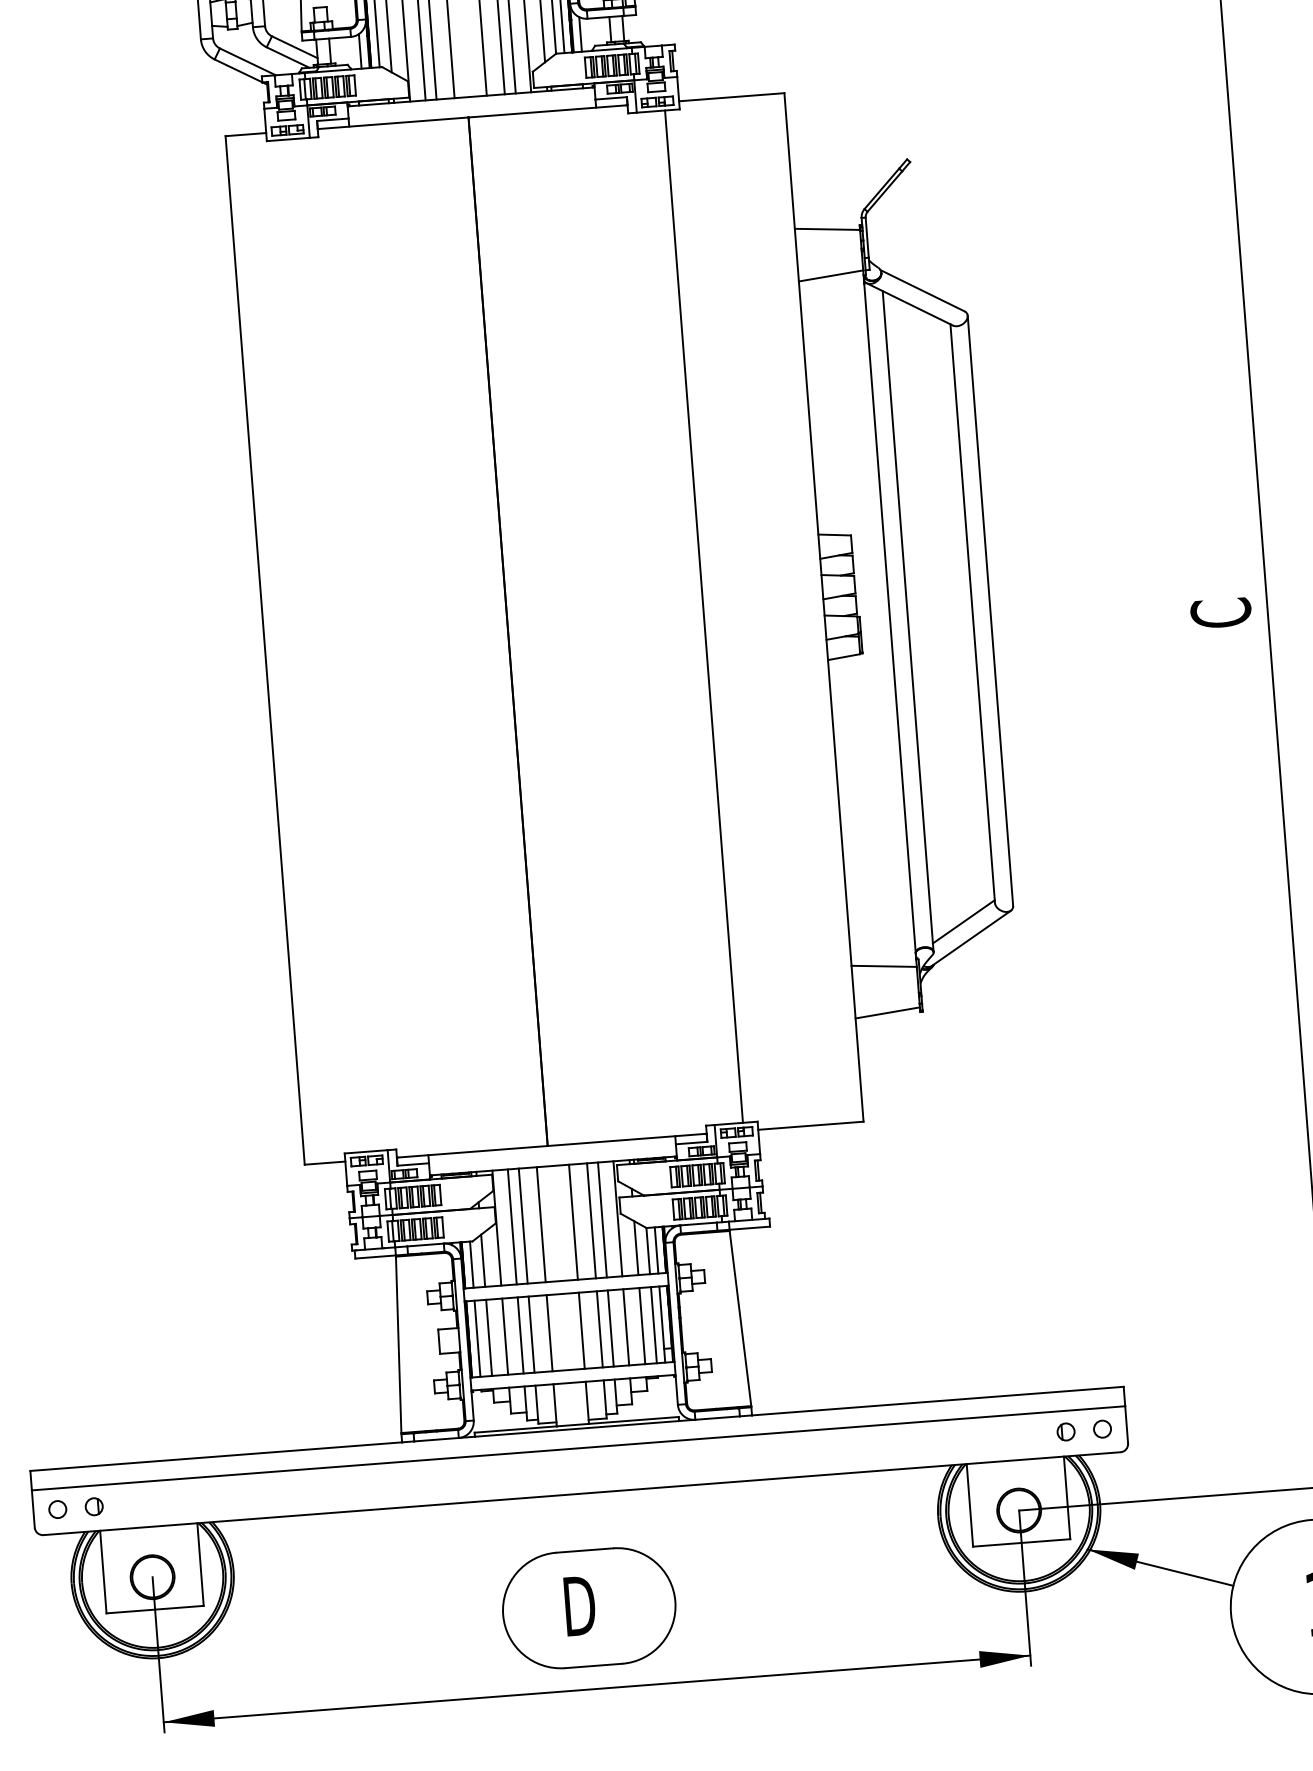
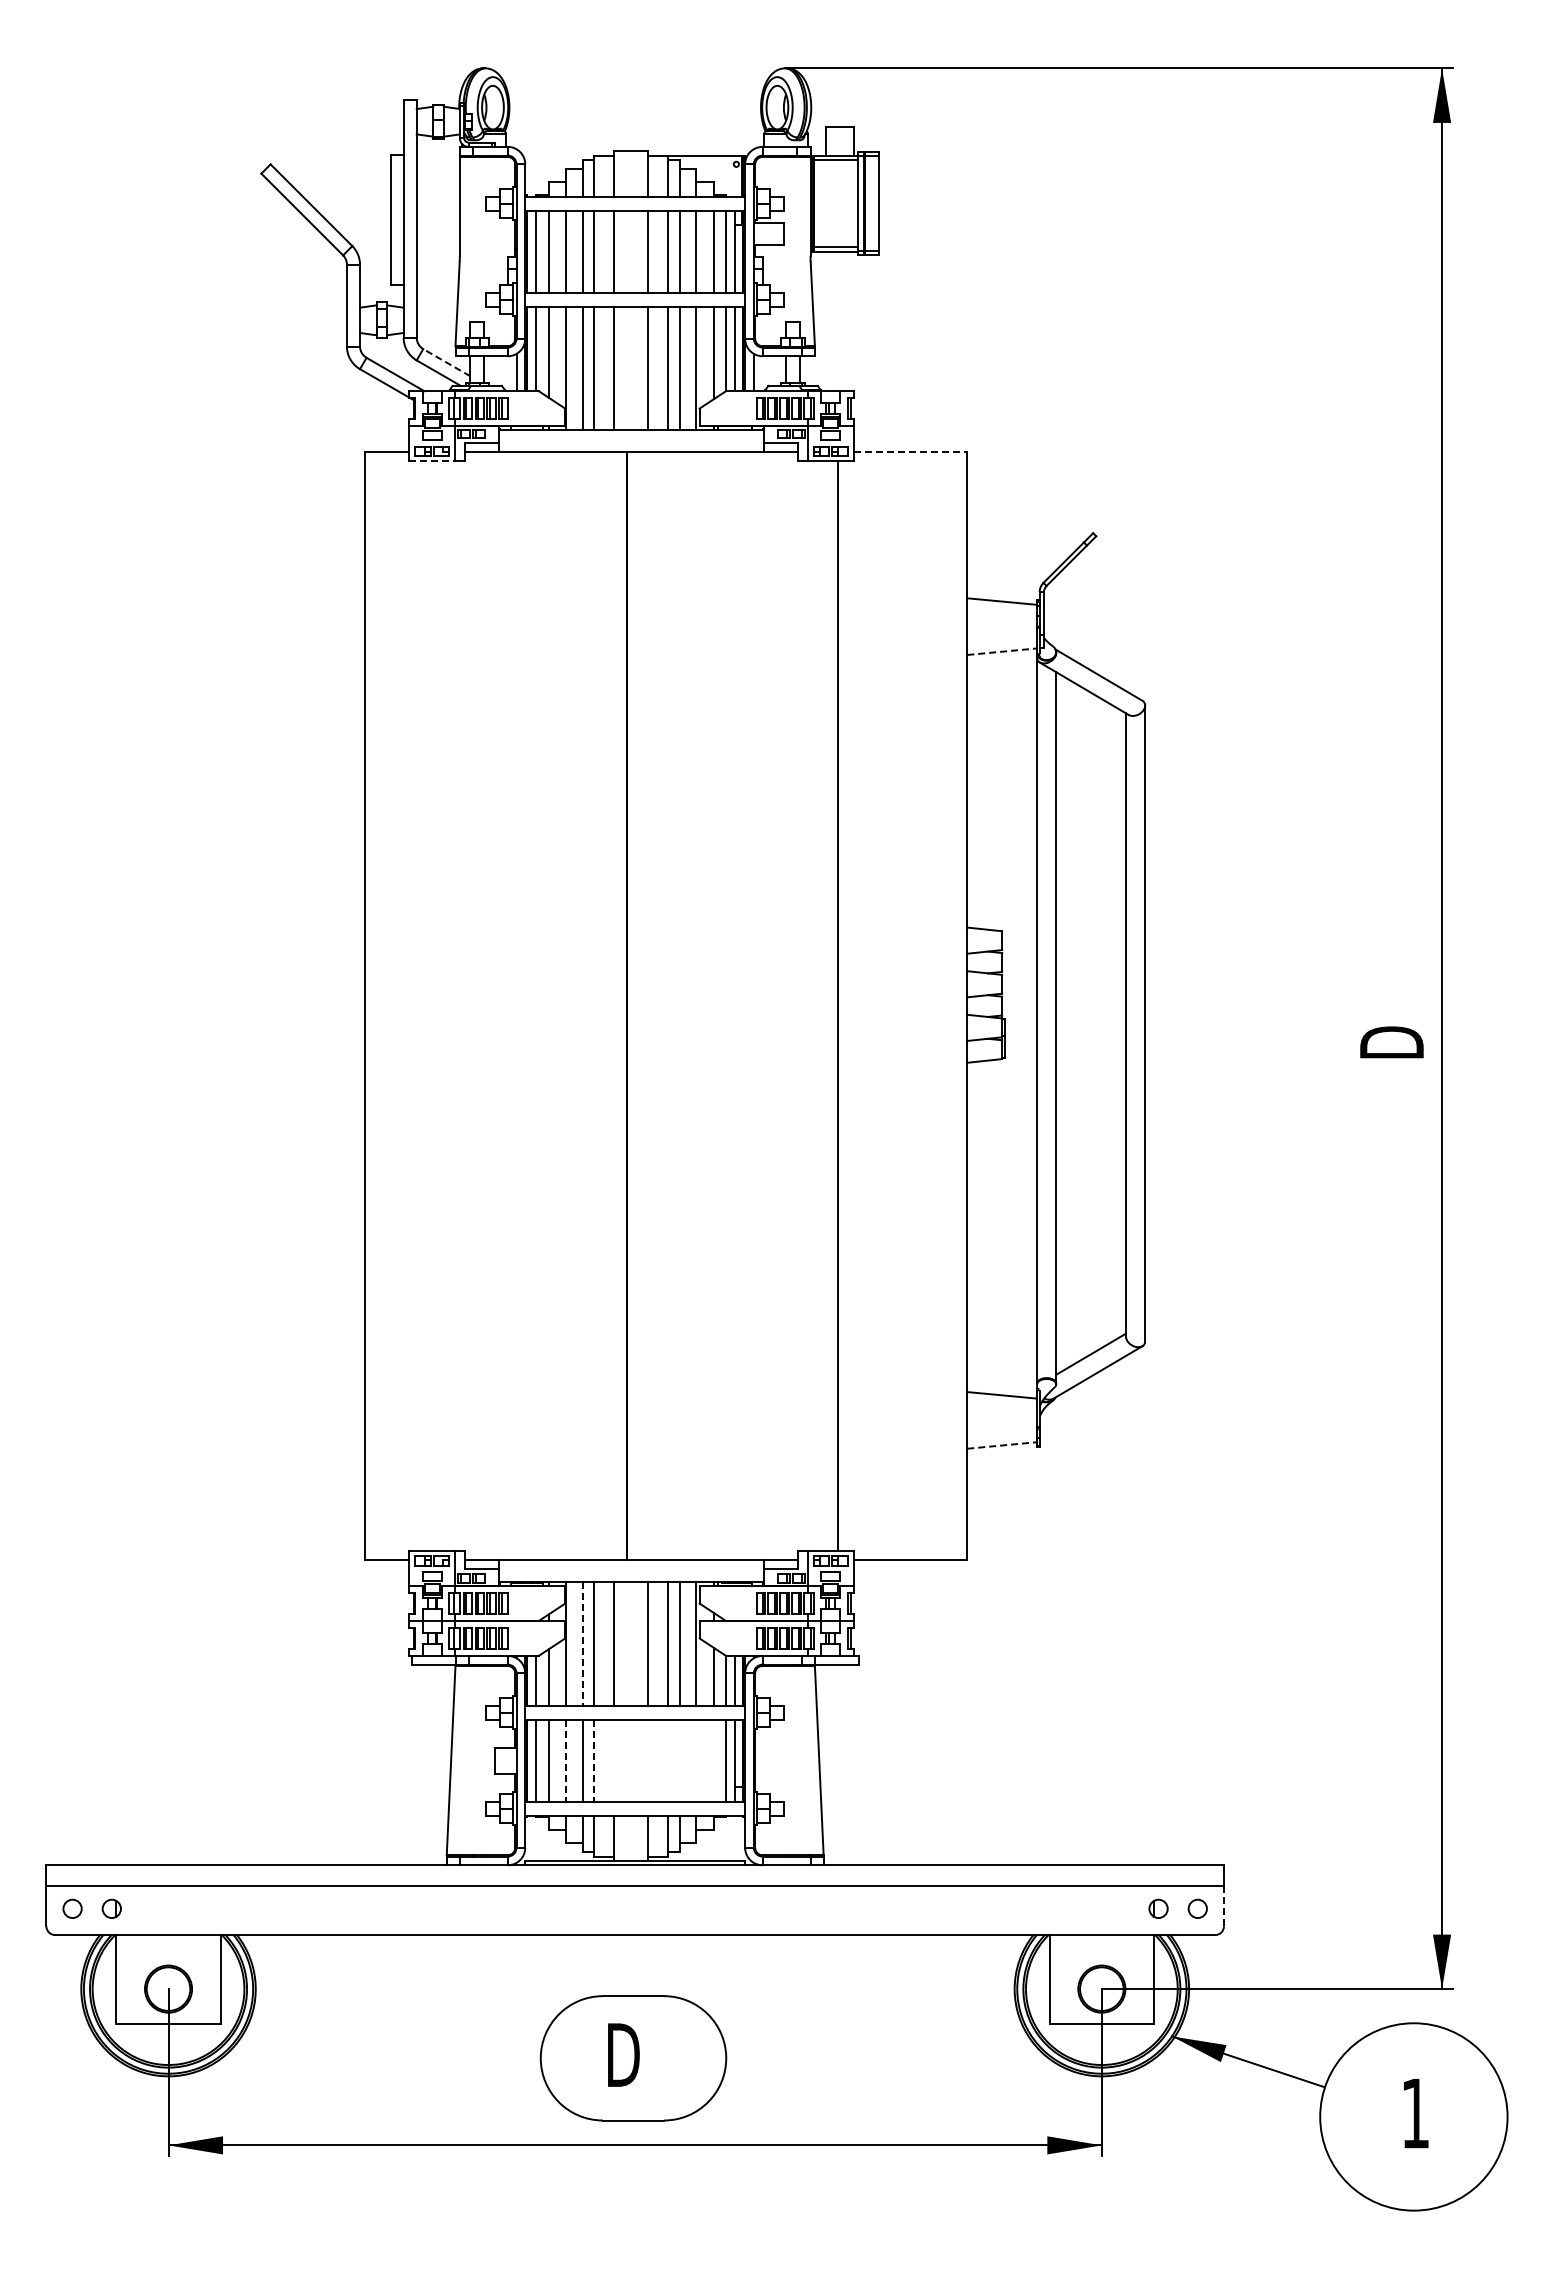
line: (294, 47) -> (446, 362), solid -> dashed
line: (731, 97) -> (910, 452), solid -> dashed
line: (288, 139) -> (432, 460), solid -> dashed
line: (831, 275) -> (1002, 651), solid -> dashed
text: (1220, 611) -> (1391, 1043), C -> D
line: (888, 1012) -> (1002, 1445), solid -> dashed
line: (512, 1226) -> (582, 1643), solid -> dashed
line: (642, 1326) -> (713, 1760), removed
line: (626, 1327) -> (696, 1760), removed
line: (610, 1328) -> (679, 1760), removed
line: (599, 1329) -> (667, 1760), removed
line: (581, 1330) -> (648, 1760), removed
line: (549, 1333) -> (613, 1760), removed
line: (531, 1334) -> (594, 1760), solid -> dashed
line: (504, 1336) -> (565, 1760), solid -> dashed
line: (1126, 1424) -> (1223, 1905), solid -> dashed

